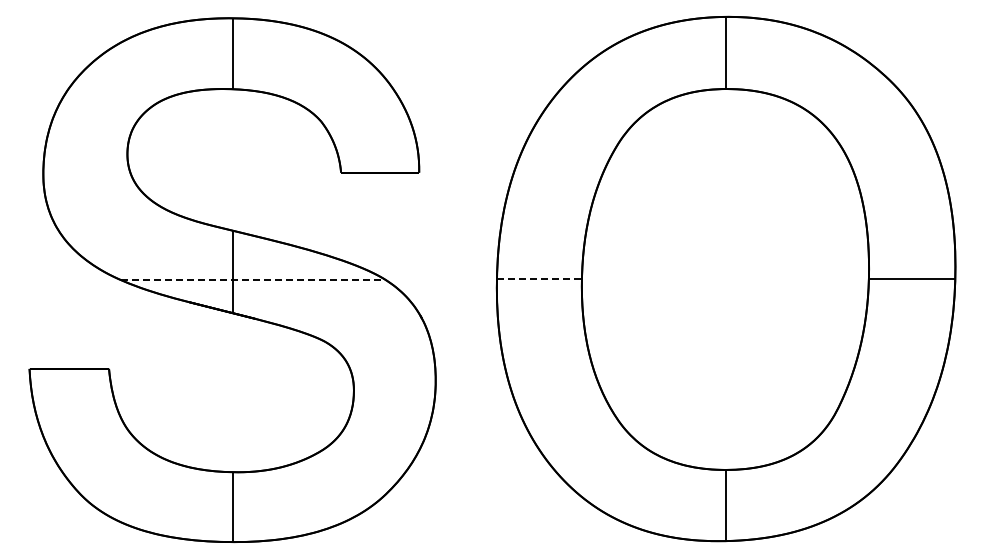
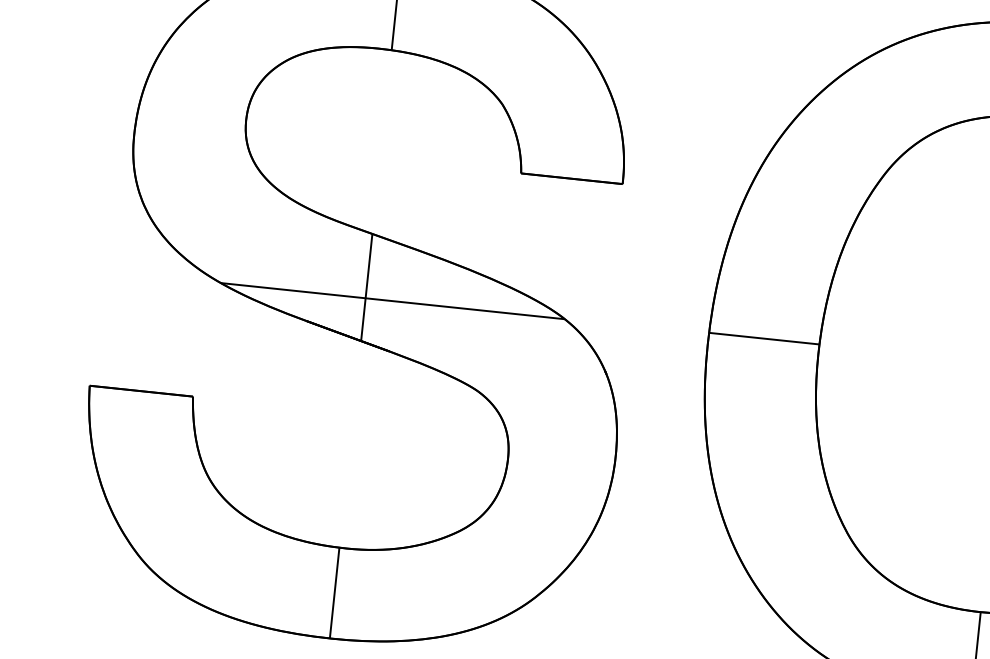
line: (539, 279) -> (764, 339), dashed -> solid
line: (254, 280) -> (393, 301), dashed -> solid

